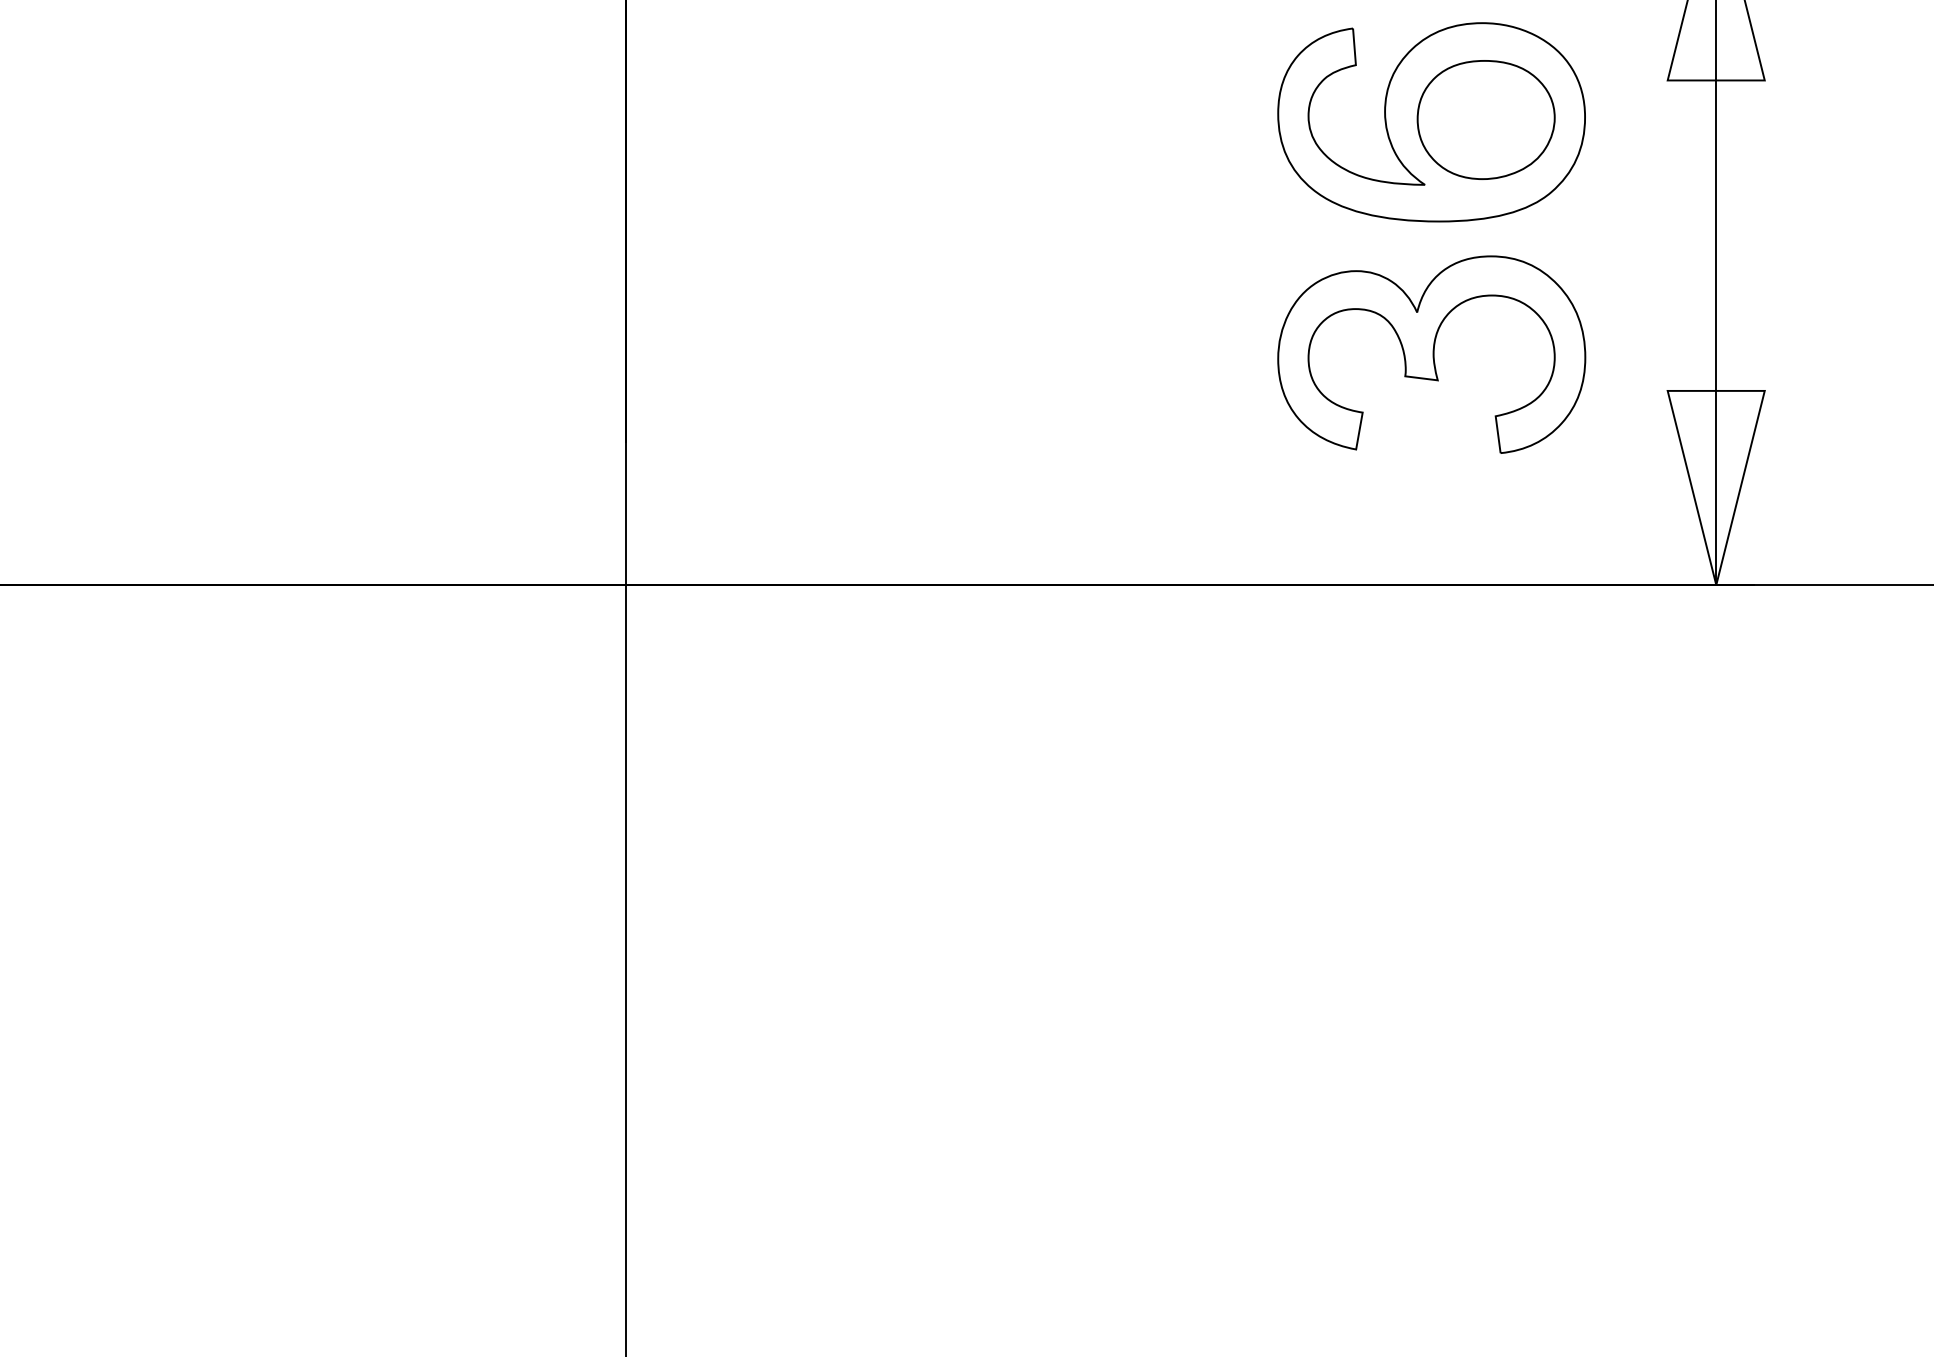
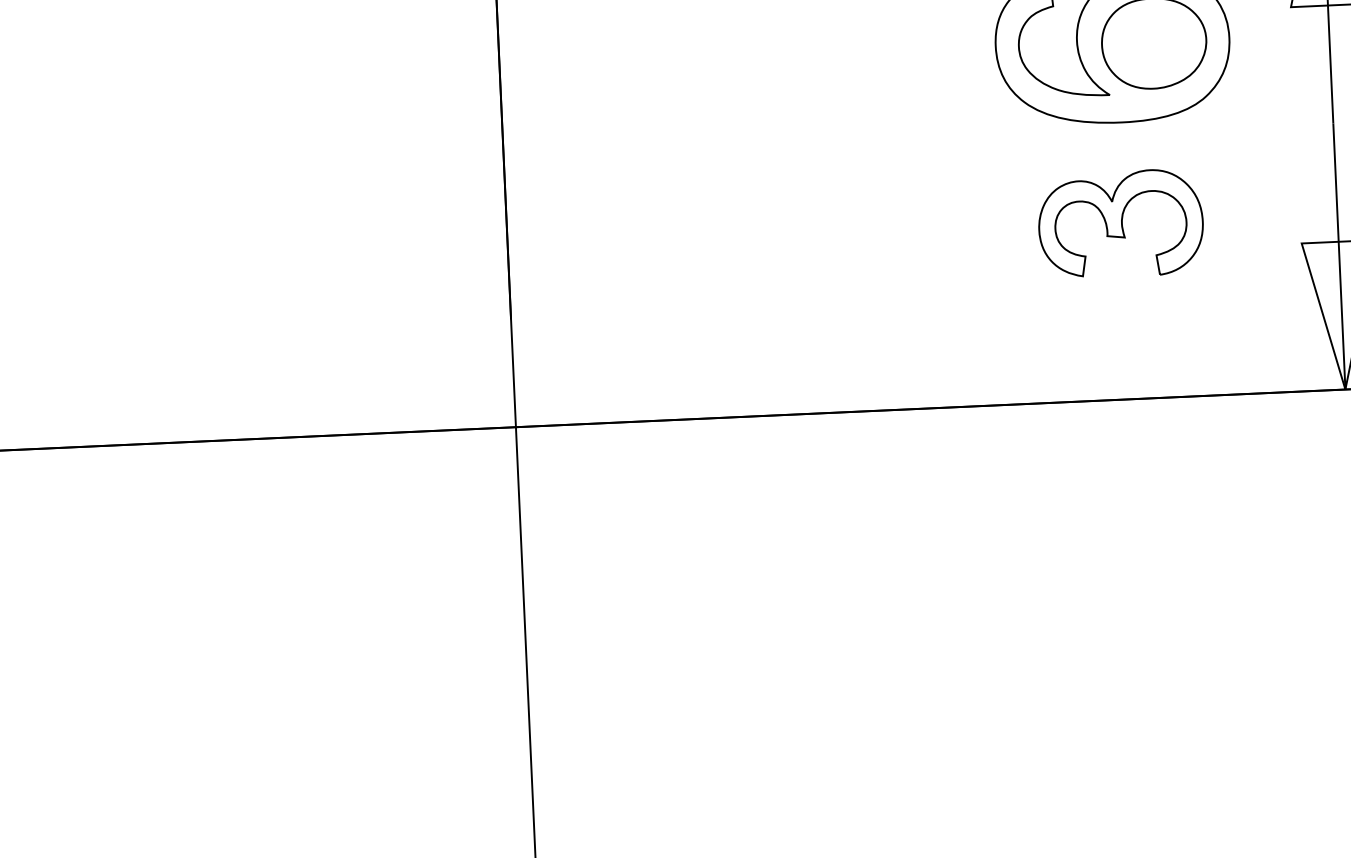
part: (1431, 354) -> (1120, 223), size x0.7

